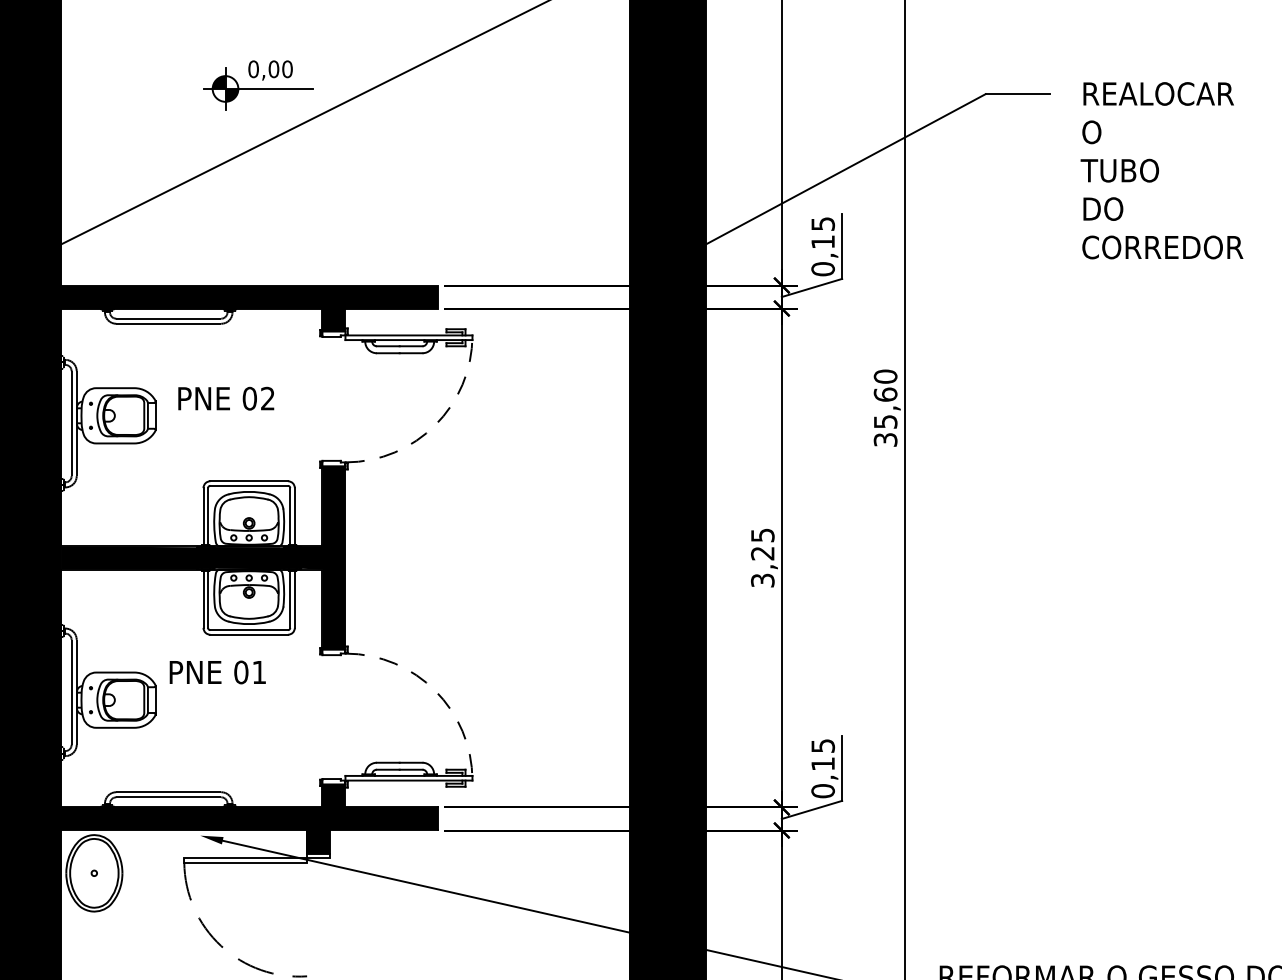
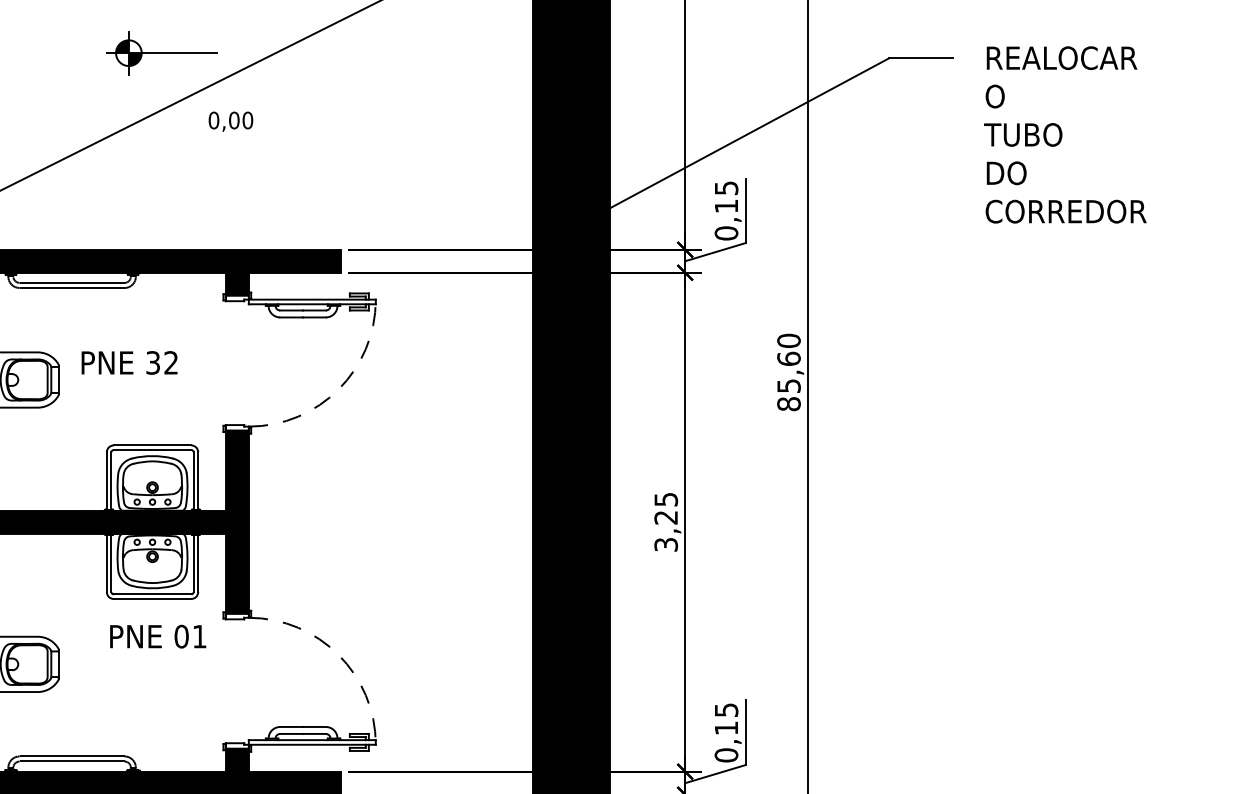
text: (270, 70) -> (230, 121), moved
text: (249, 398) -> (152, 362), 02 -> 32
text: (885, 439) -> (788, 403), 35,60 -> 85,60
text: (217, 672) -> (157, 636), moved

